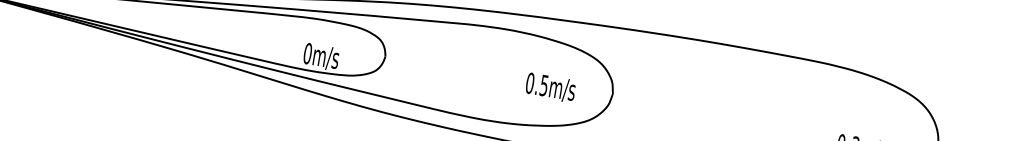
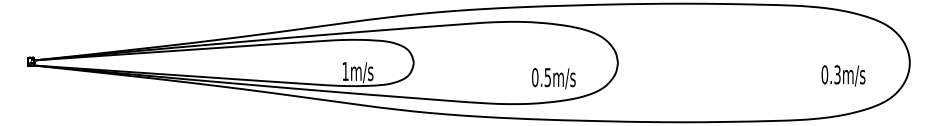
text: (307, 53) -> (345, 71), 0m/s -> 1m/s
text: (550, 87) -> (553, 78), moved

